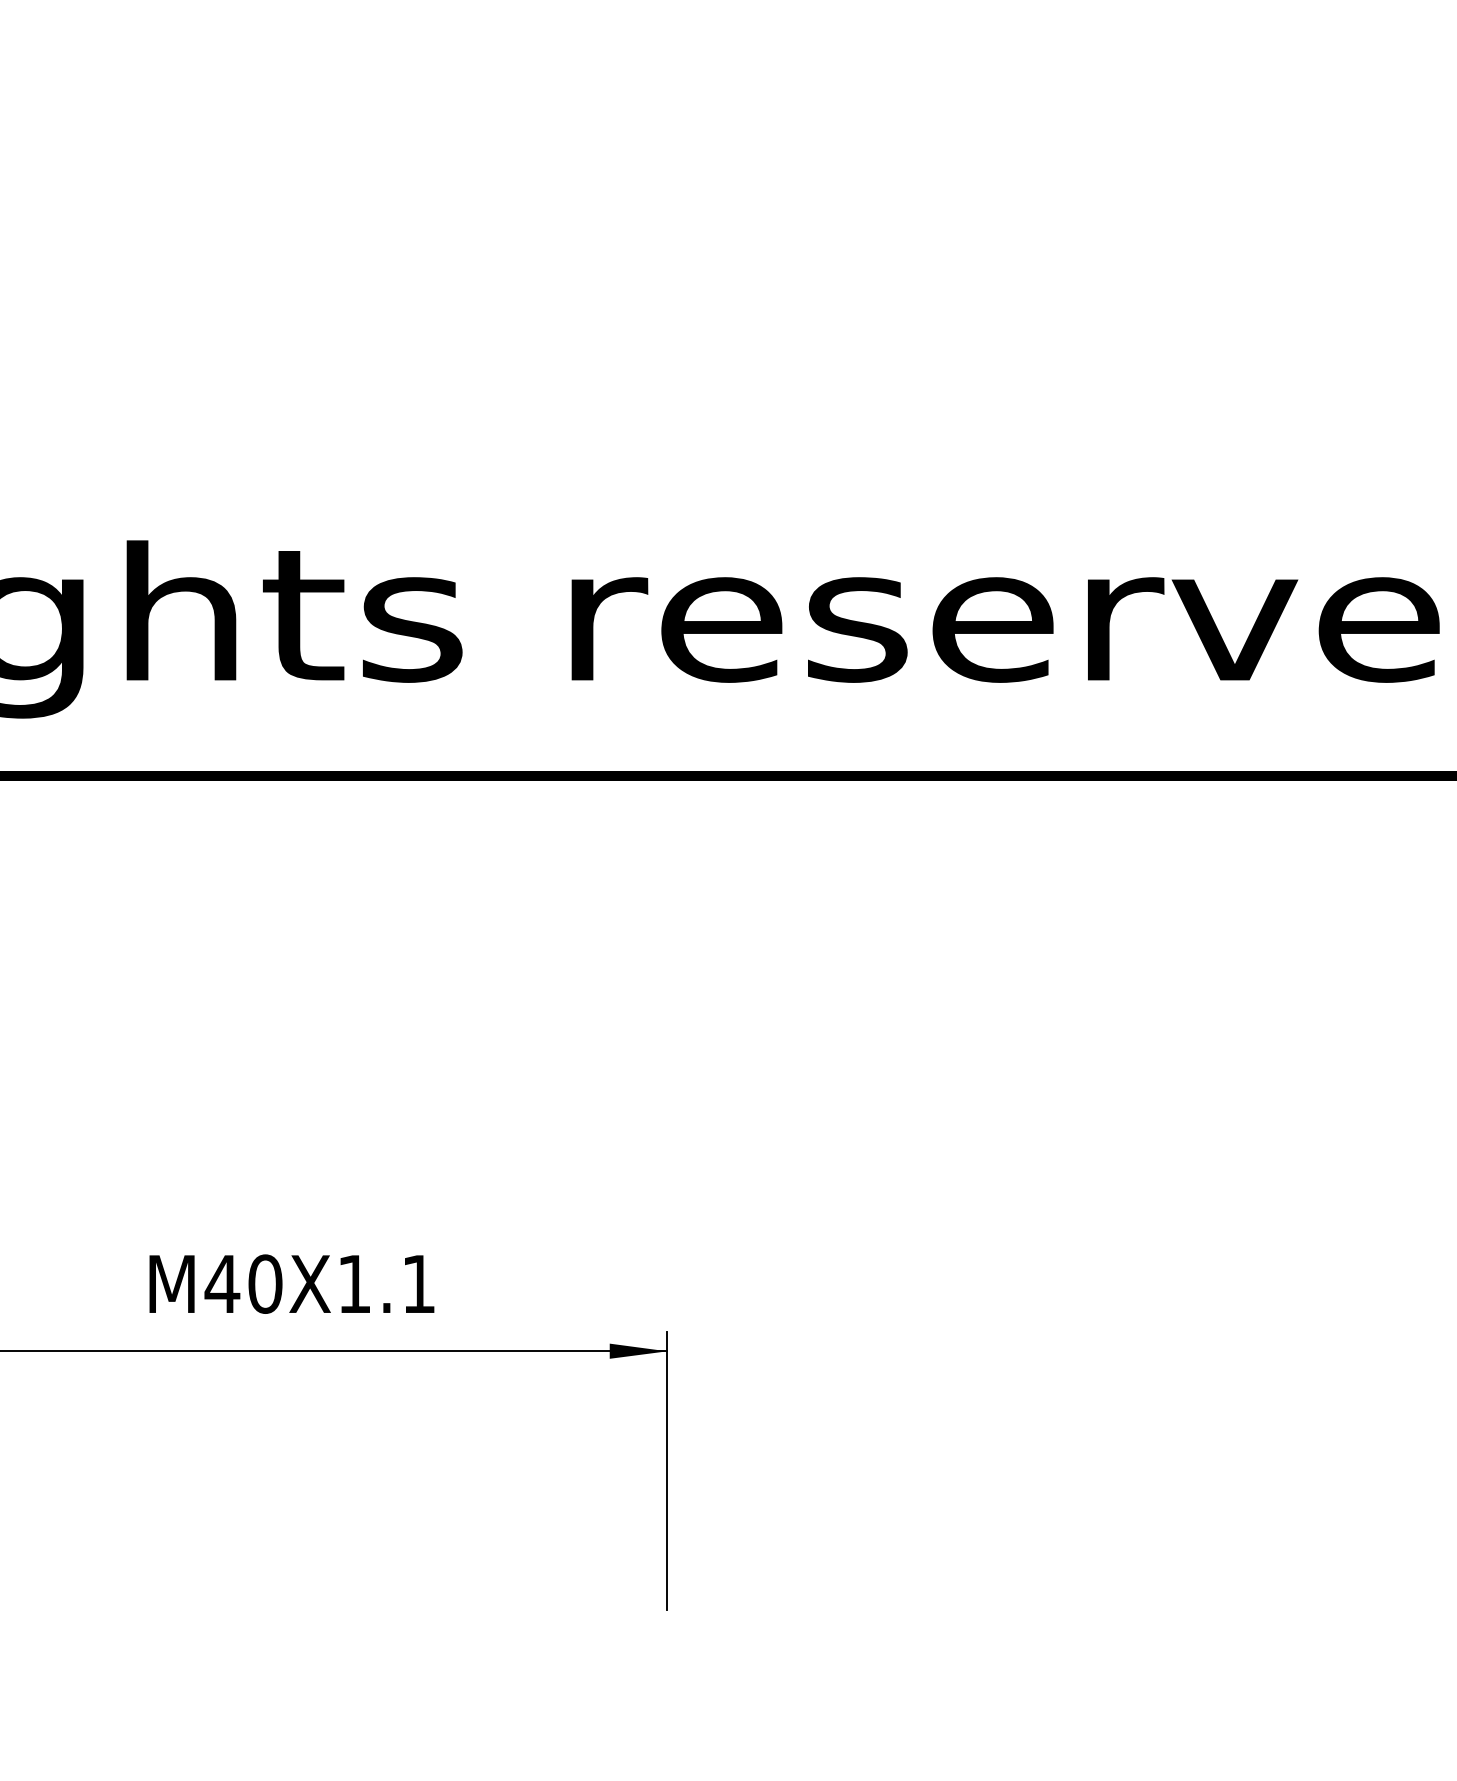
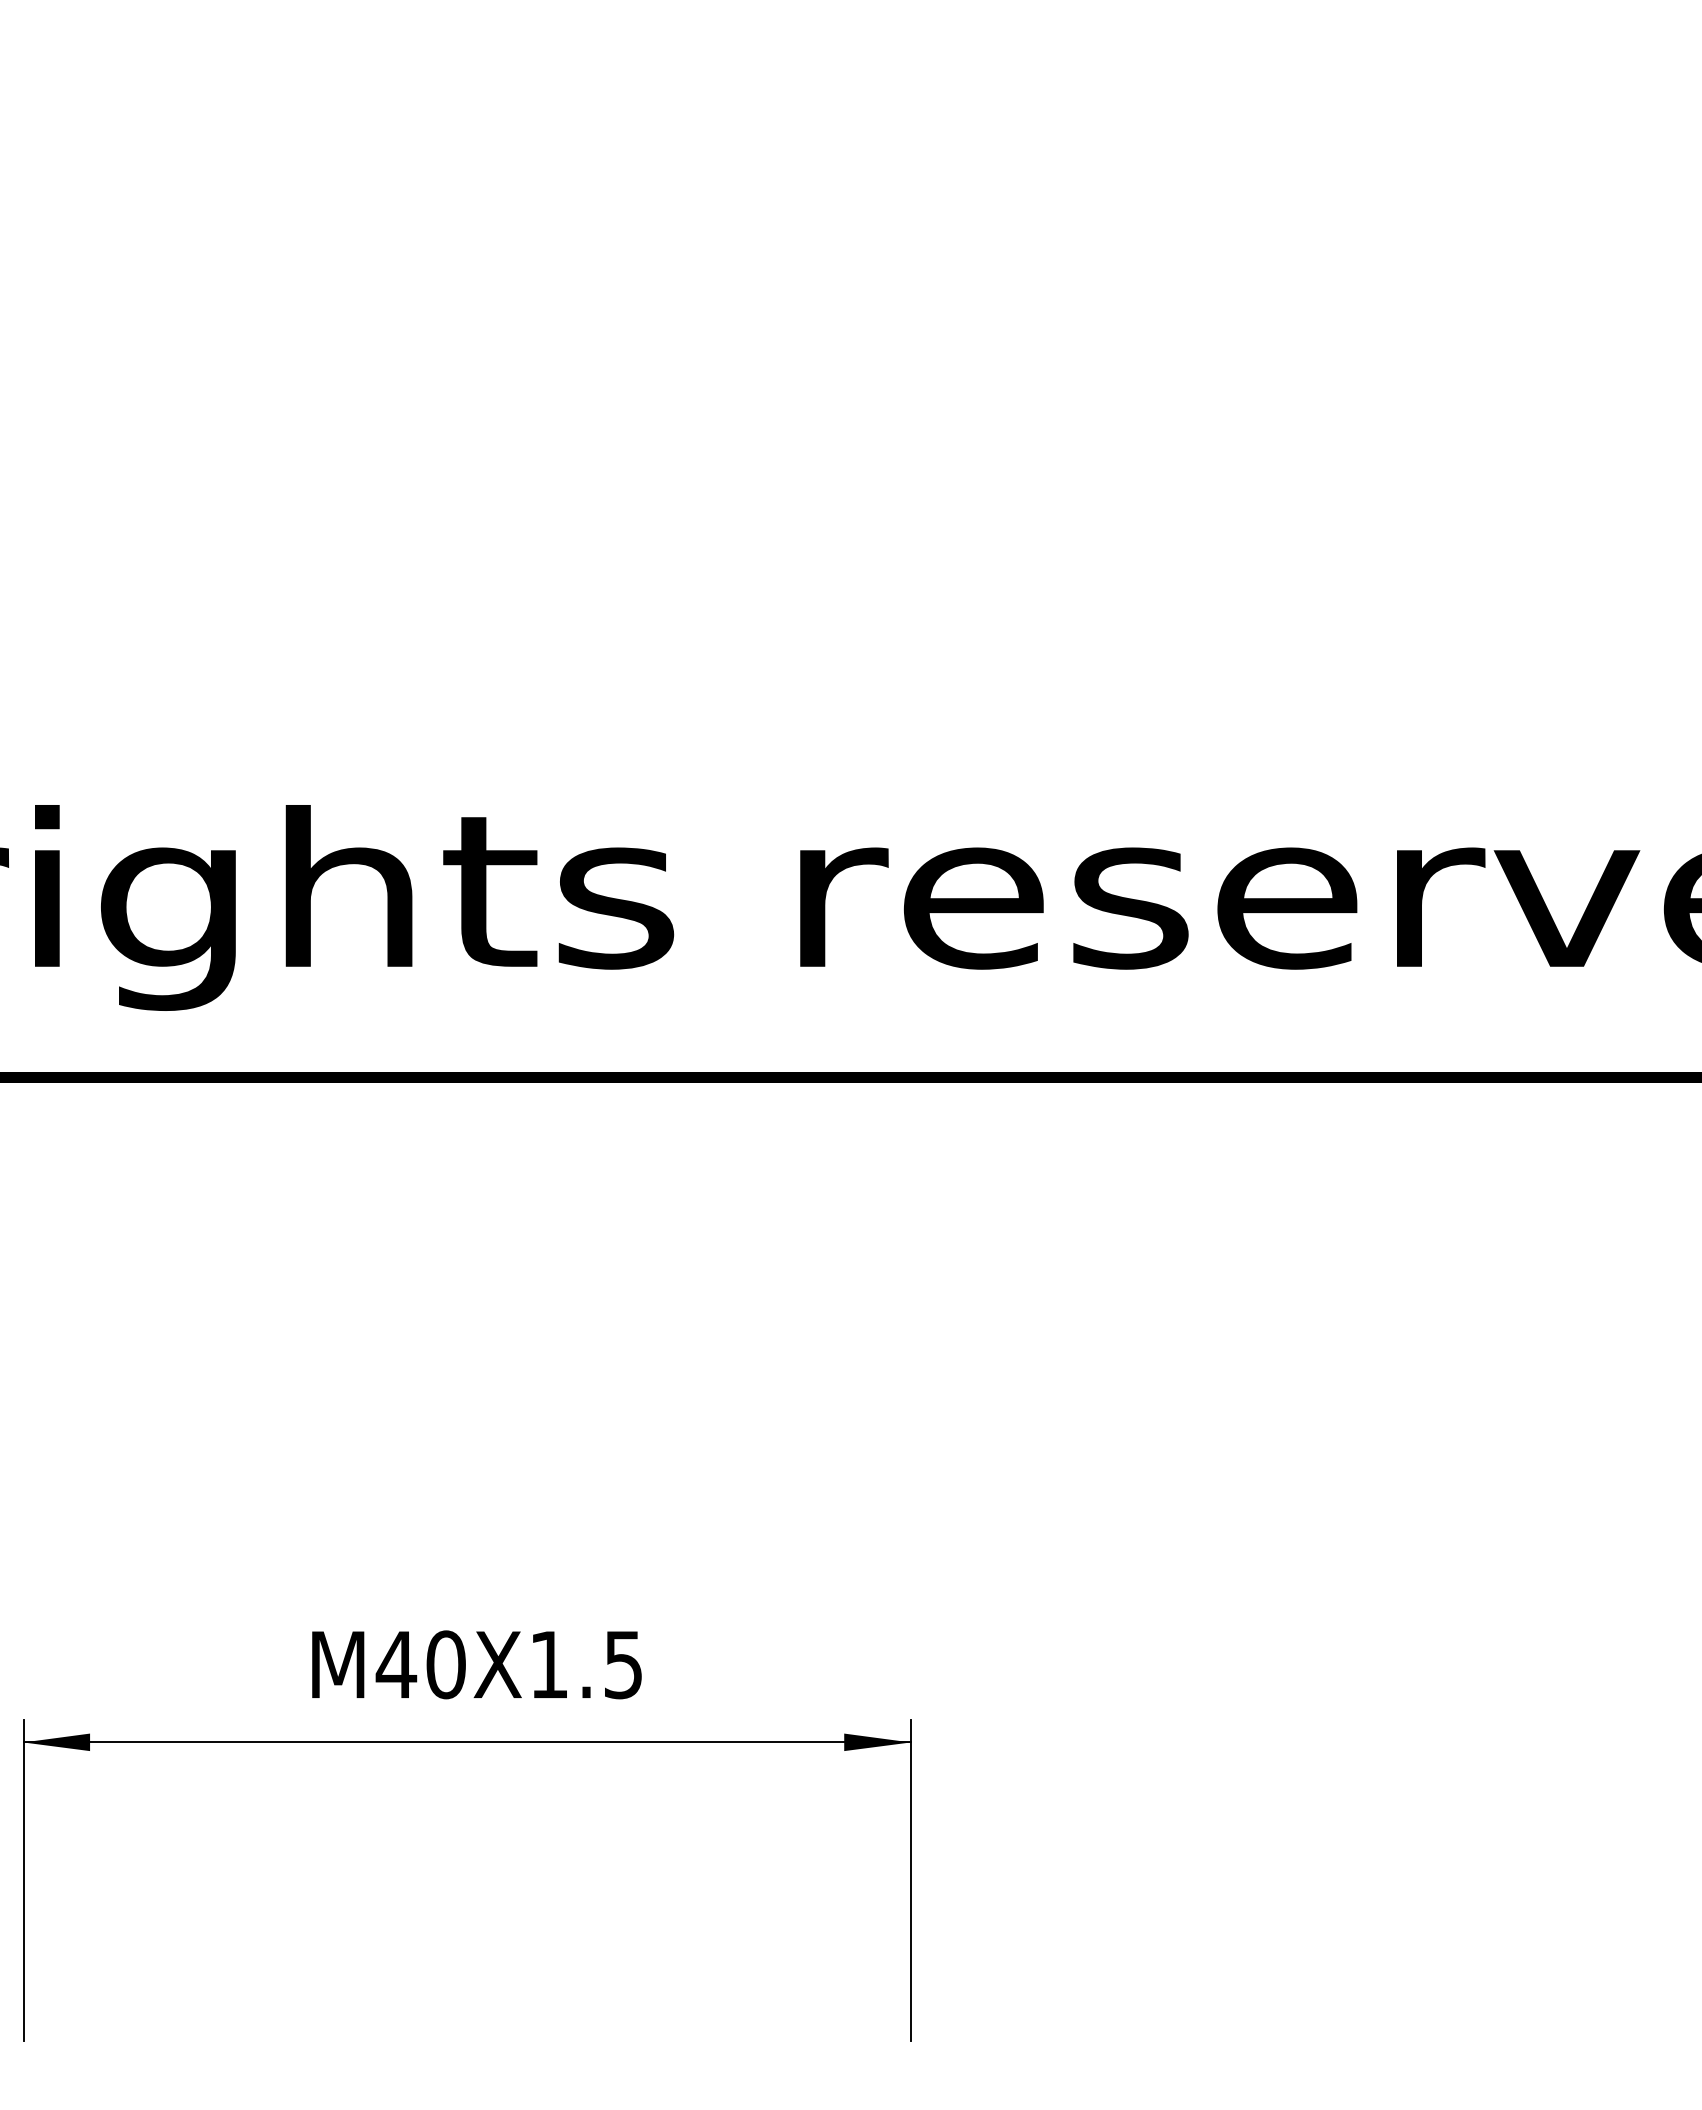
text: (418, 1284) -> (623, 1665), X1.1 -> X1.5

